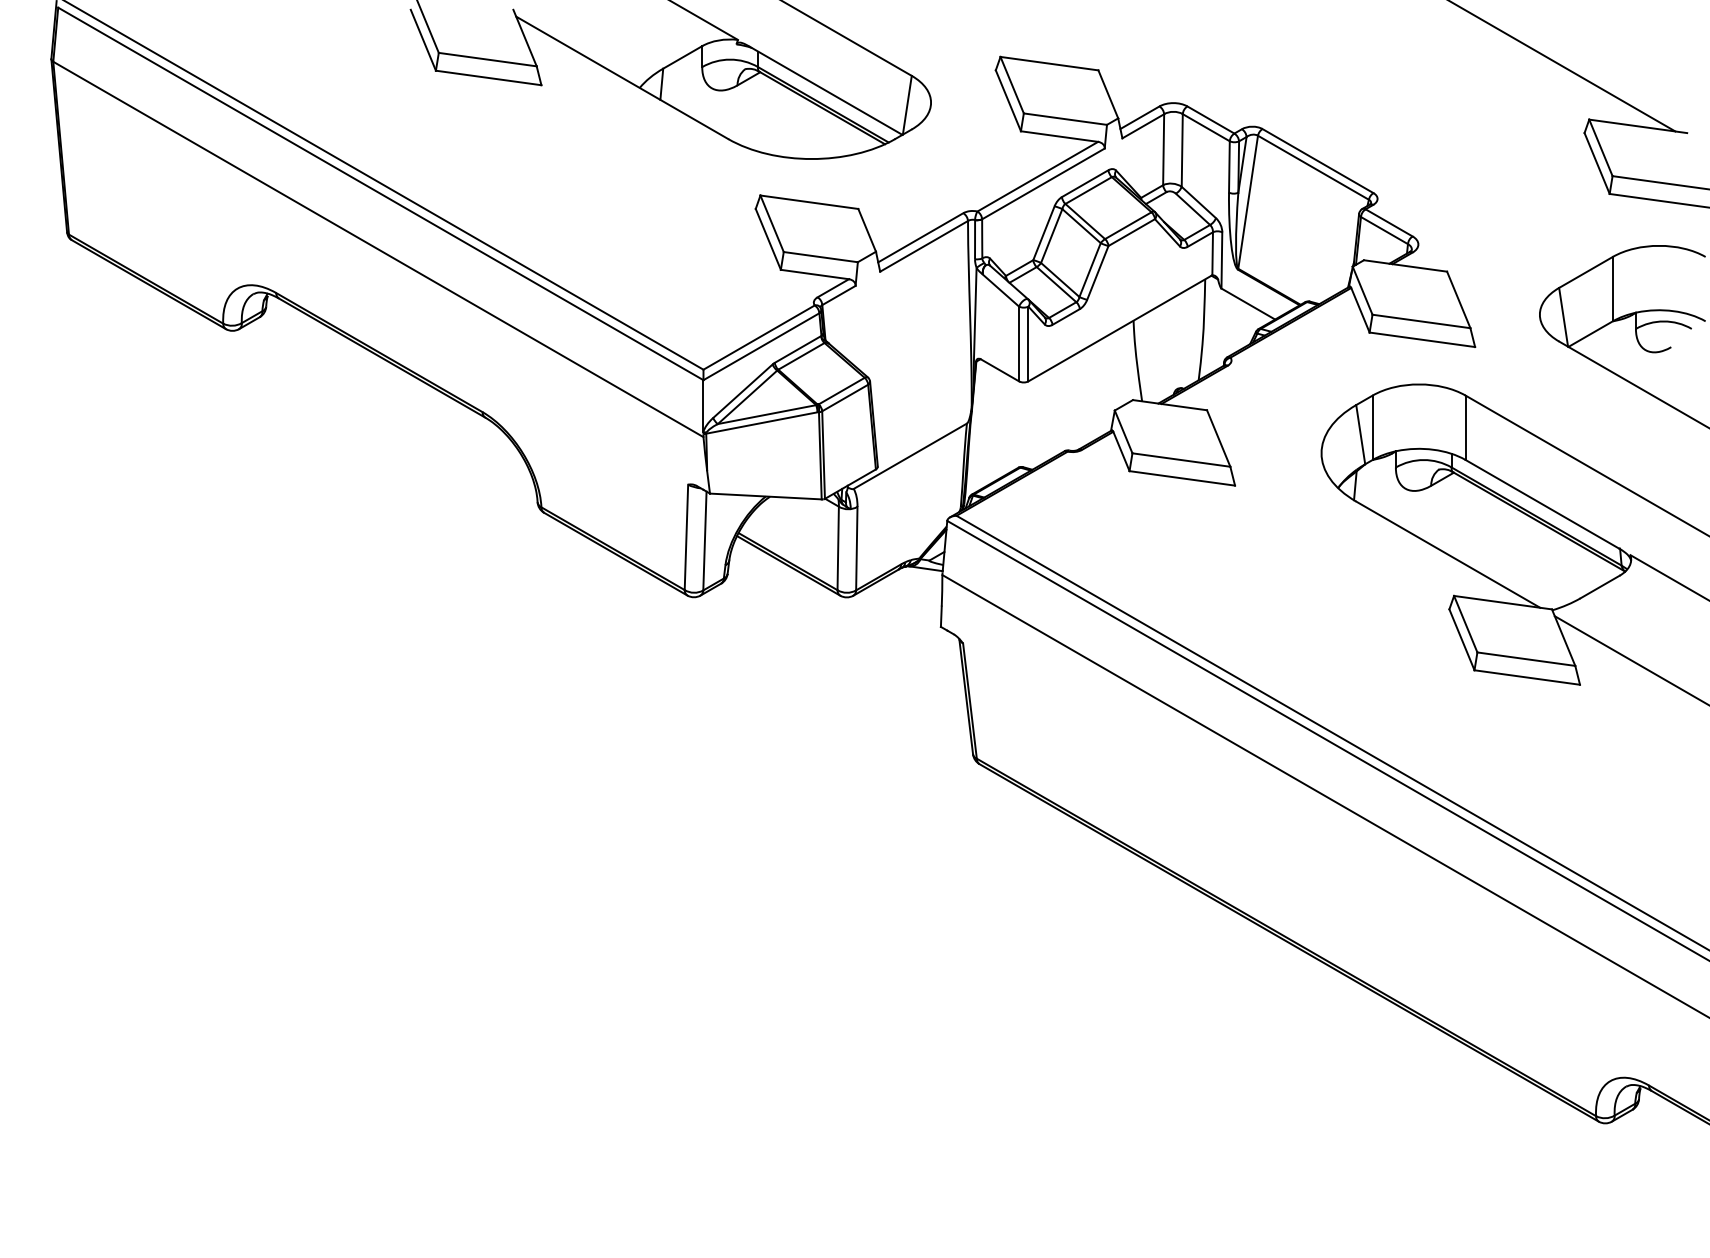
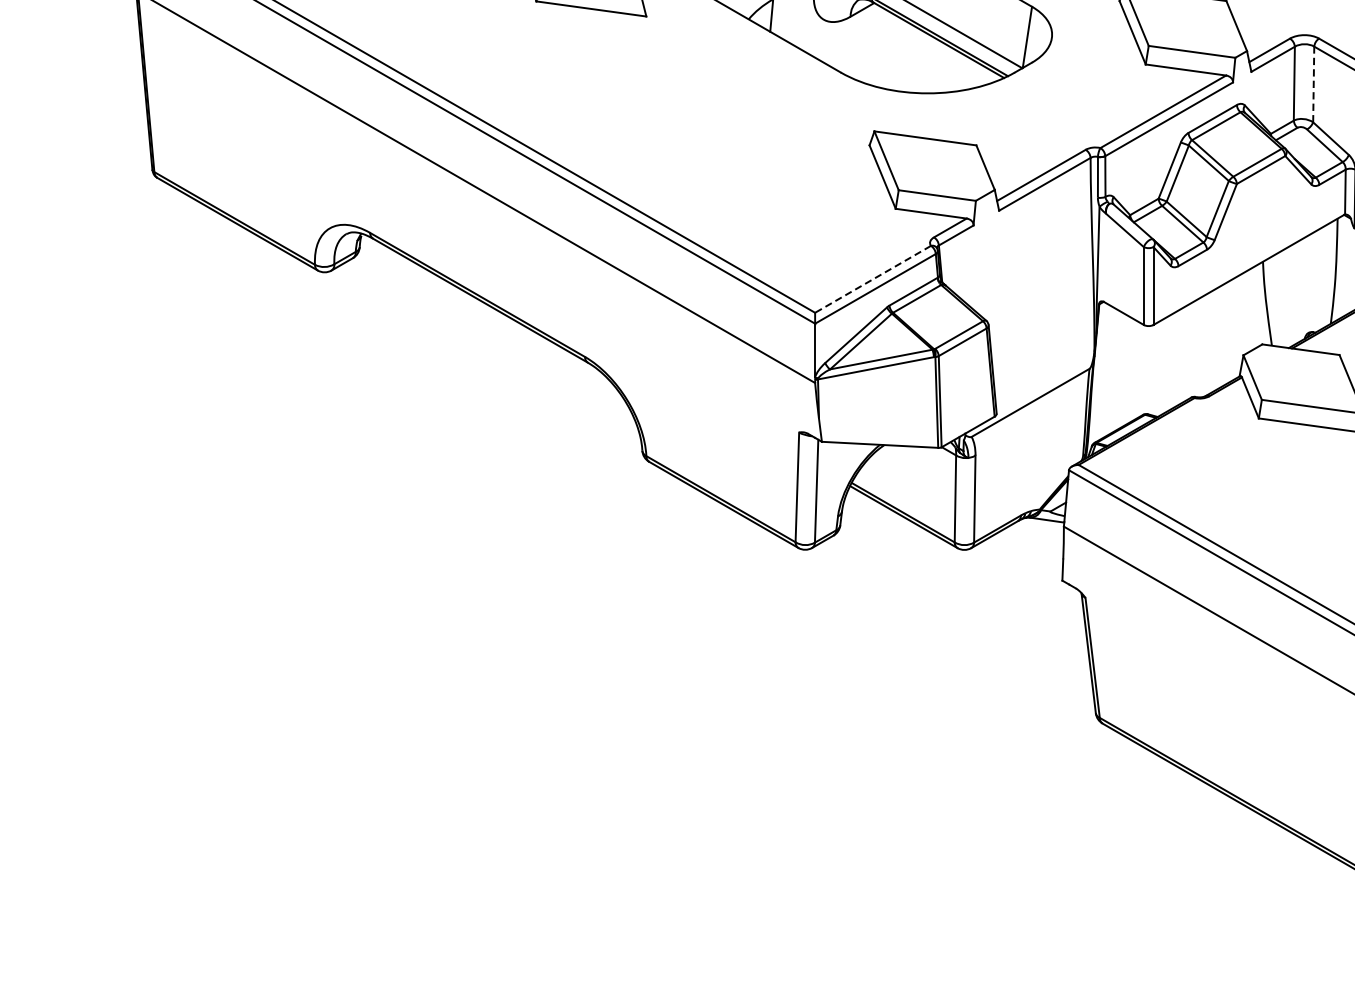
line: (1182, 150) -> (1313, 84), solid -> dashed
line: (758, 337) -> (872, 279), solid -> dashed

